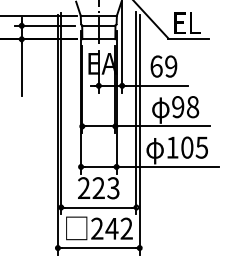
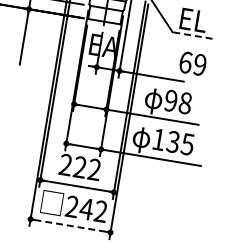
line: (188, 38) -> (192, 35), solid -> dashed
text: (163, 66) -> (192, 63), moved
text: (187, 147) -> (173, 141), 105 -> 135
text: (113, 188) -> (94, 170), 223 -> 222
line: (98, 248) -> (70, 226), solid -> dashed

